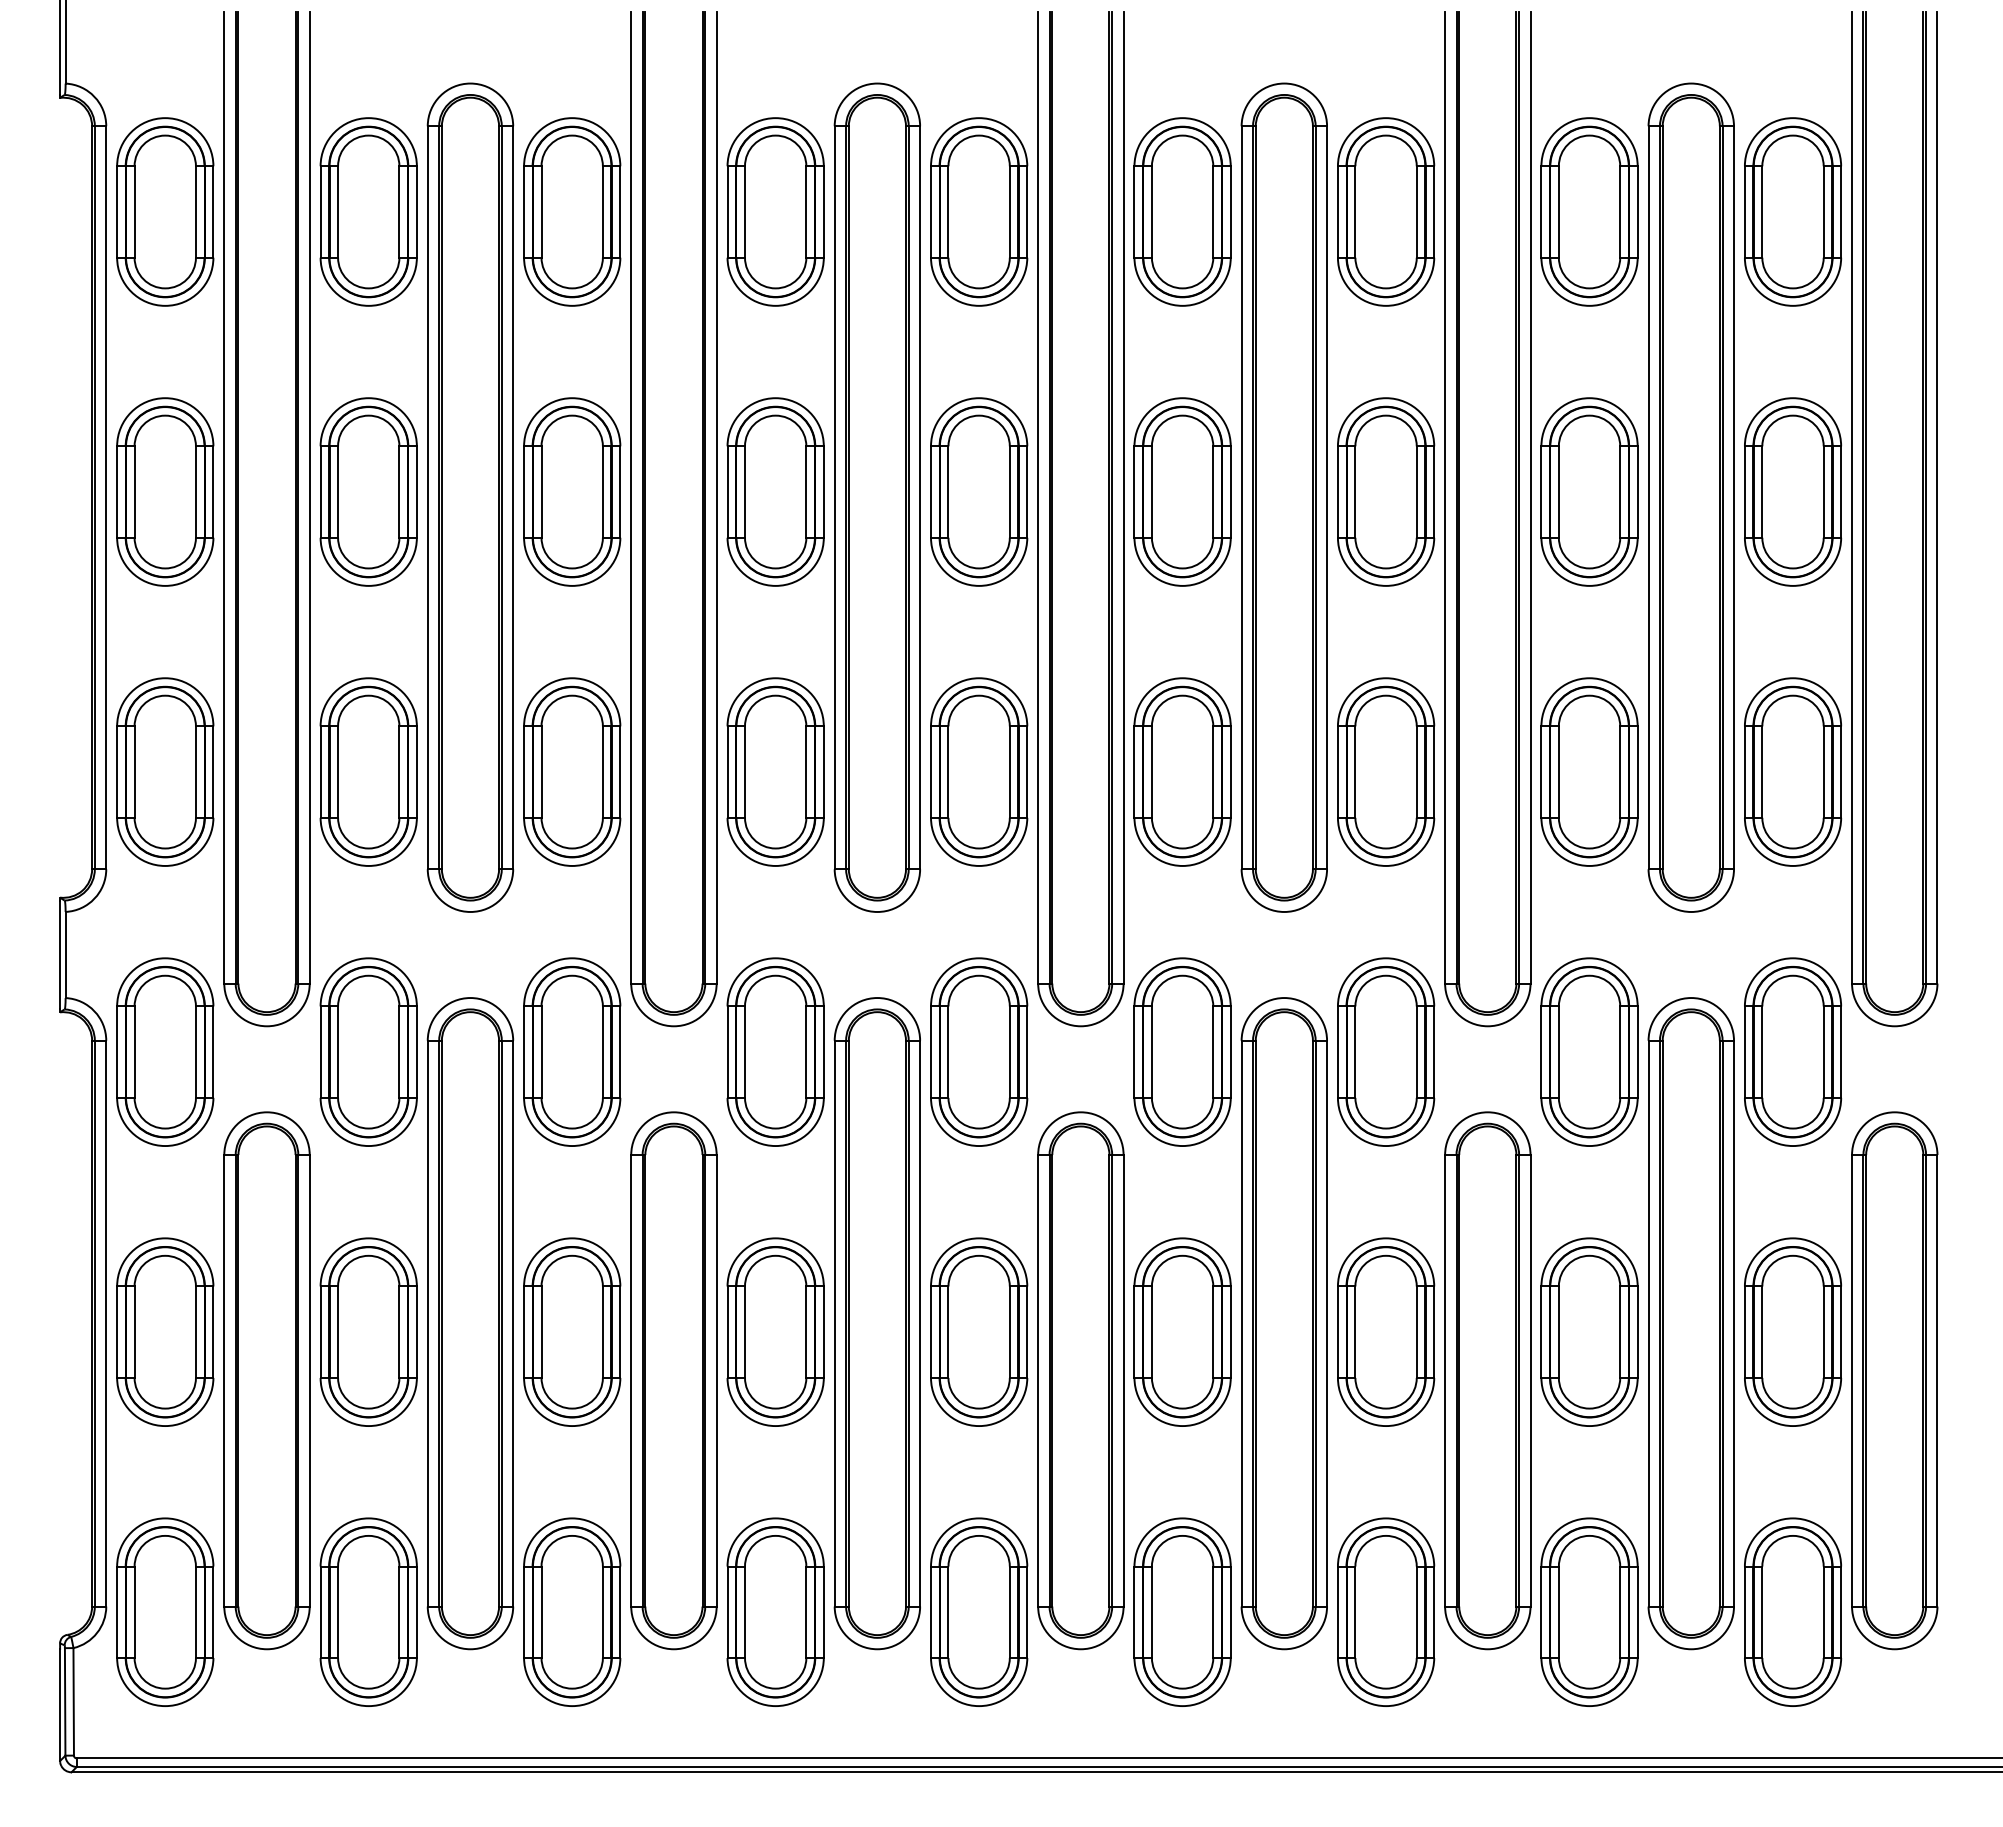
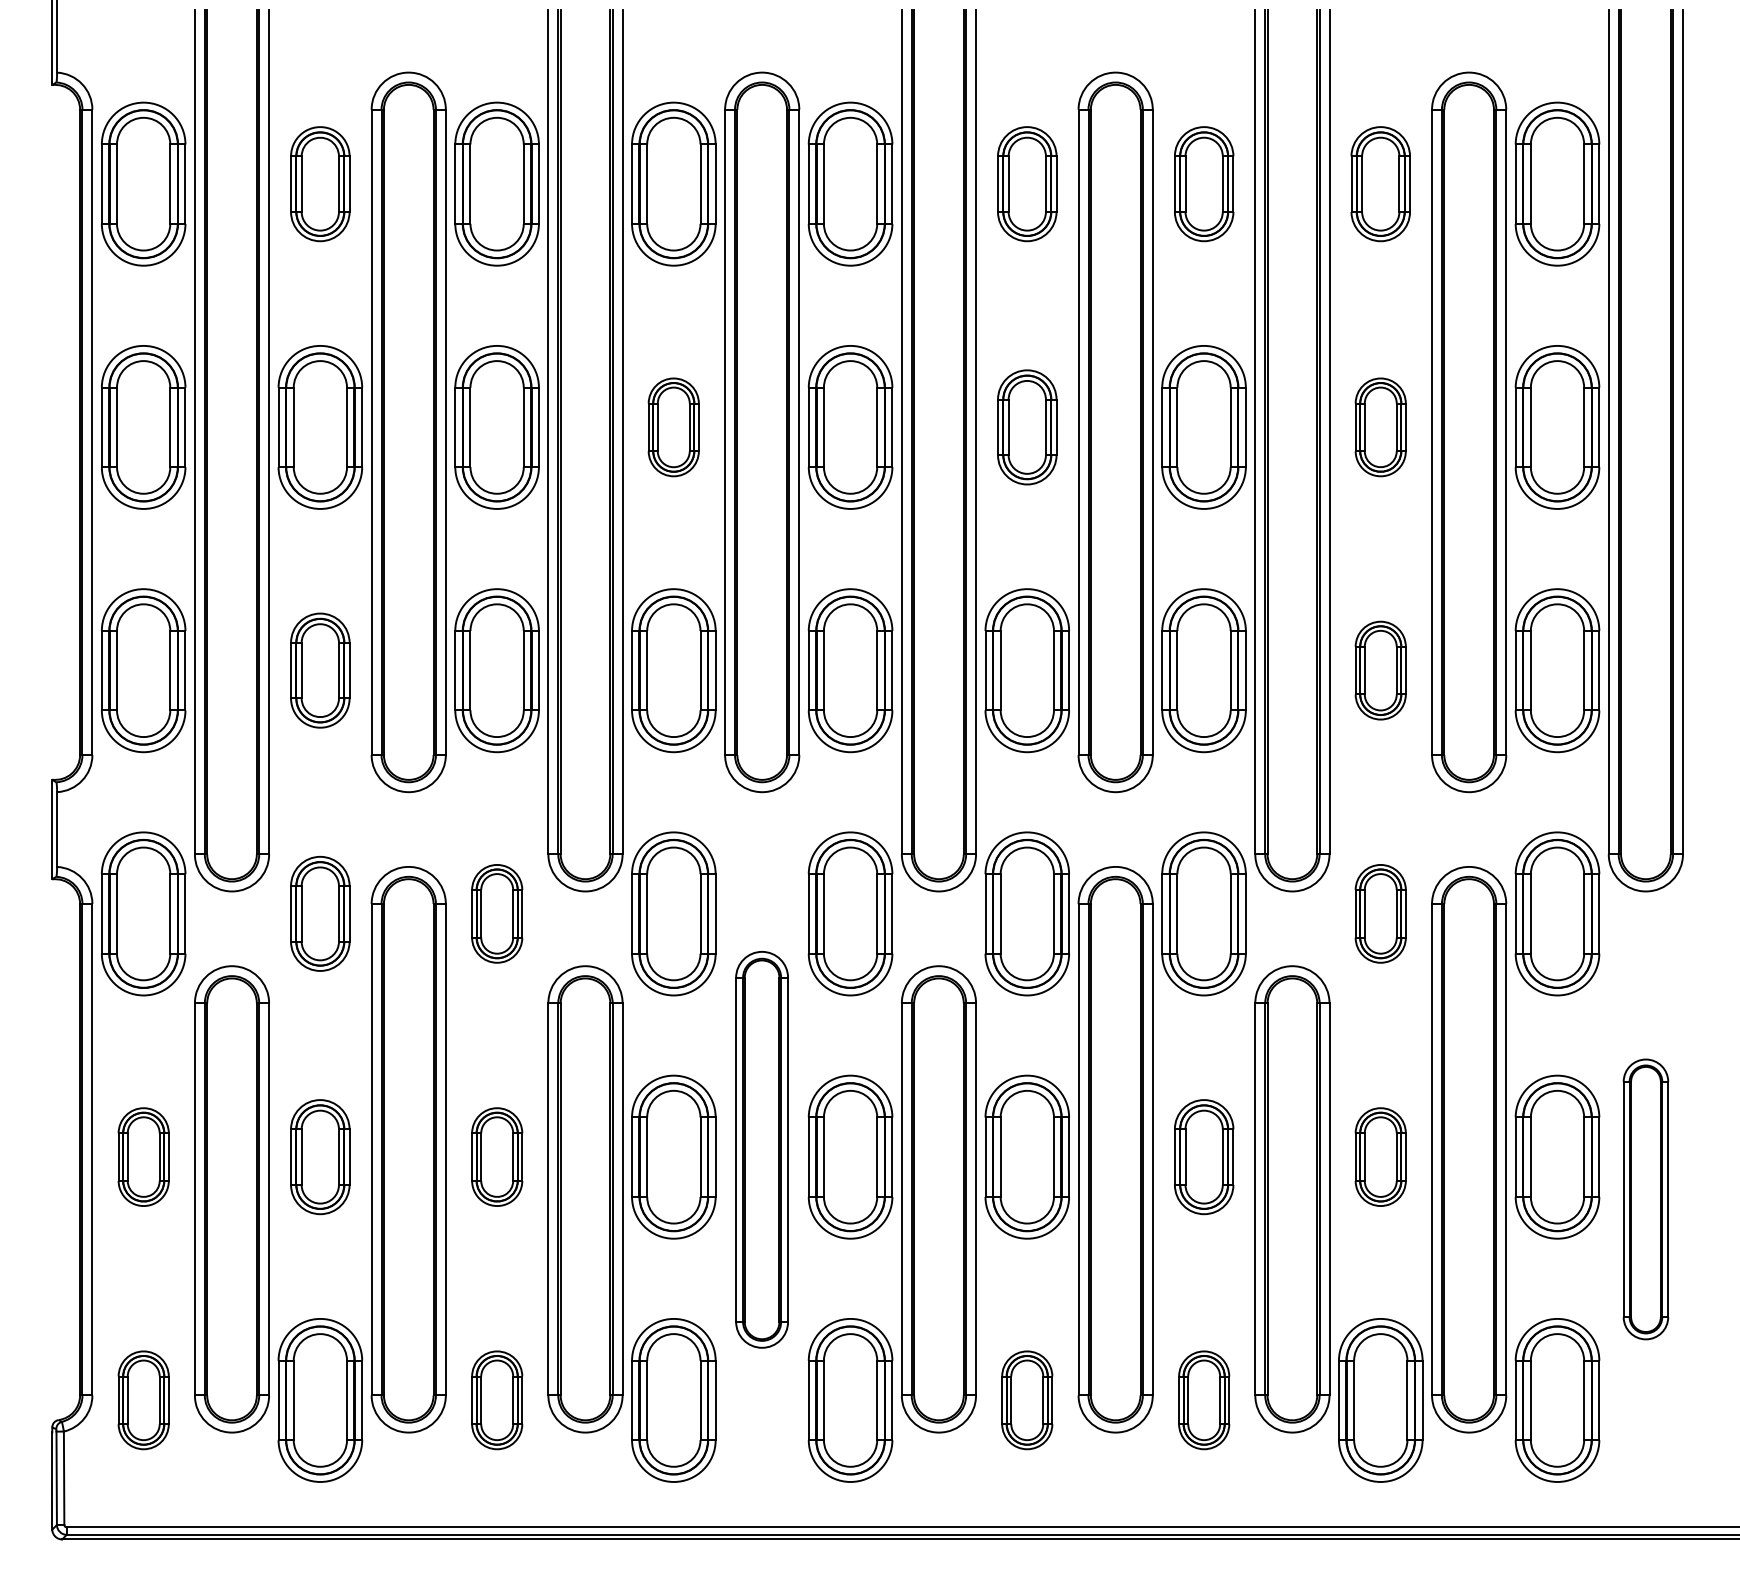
part: (368, 211) -> (320, 183), size x0.7
part: (1182, 211) -> (1027, 183), size x0.7
part: (1386, 211) -> (1204, 183), size x0.7
part: (1589, 211) -> (1380, 183), size x0.7
part: (775, 491) -> (673, 426), size x0.6
part: (1182, 491) -> (1027, 426), size x0.7
part: (1589, 491) -> (1380, 426), size x0.6
part: (368, 771) -> (320, 670), size x0.7
part: (1589, 771) -> (1380, 670), size x0.6
part: (368, 1051) -> (320, 913), size x0.7
part: (572, 1051) -> (497, 913), size x0.6
part: (1589, 1051) -> (1380, 913), size x0.6
part: (876, 1323) -> (761, 1149), size x0.7
part: (165, 1331) -> (143, 1156), size x0.6
part: (368, 1331) -> (320, 1156), size x0.7
part: (572, 1331) -> (497, 1156), size x0.6
part: (1386, 1331) -> (1204, 1156), size x0.7
part: (1589, 1331) -> (1380, 1156), size x0.6
part: (1894, 1380) -> (1645, 1199), size x0.6
part: (165, 1611) -> (143, 1399), size x0.6
part: (572, 1611) -> (497, 1399), size x0.6
part: (1182, 1611) -> (1027, 1399), size x0.6
part: (1386, 1611) -> (1204, 1399), size x0.6

